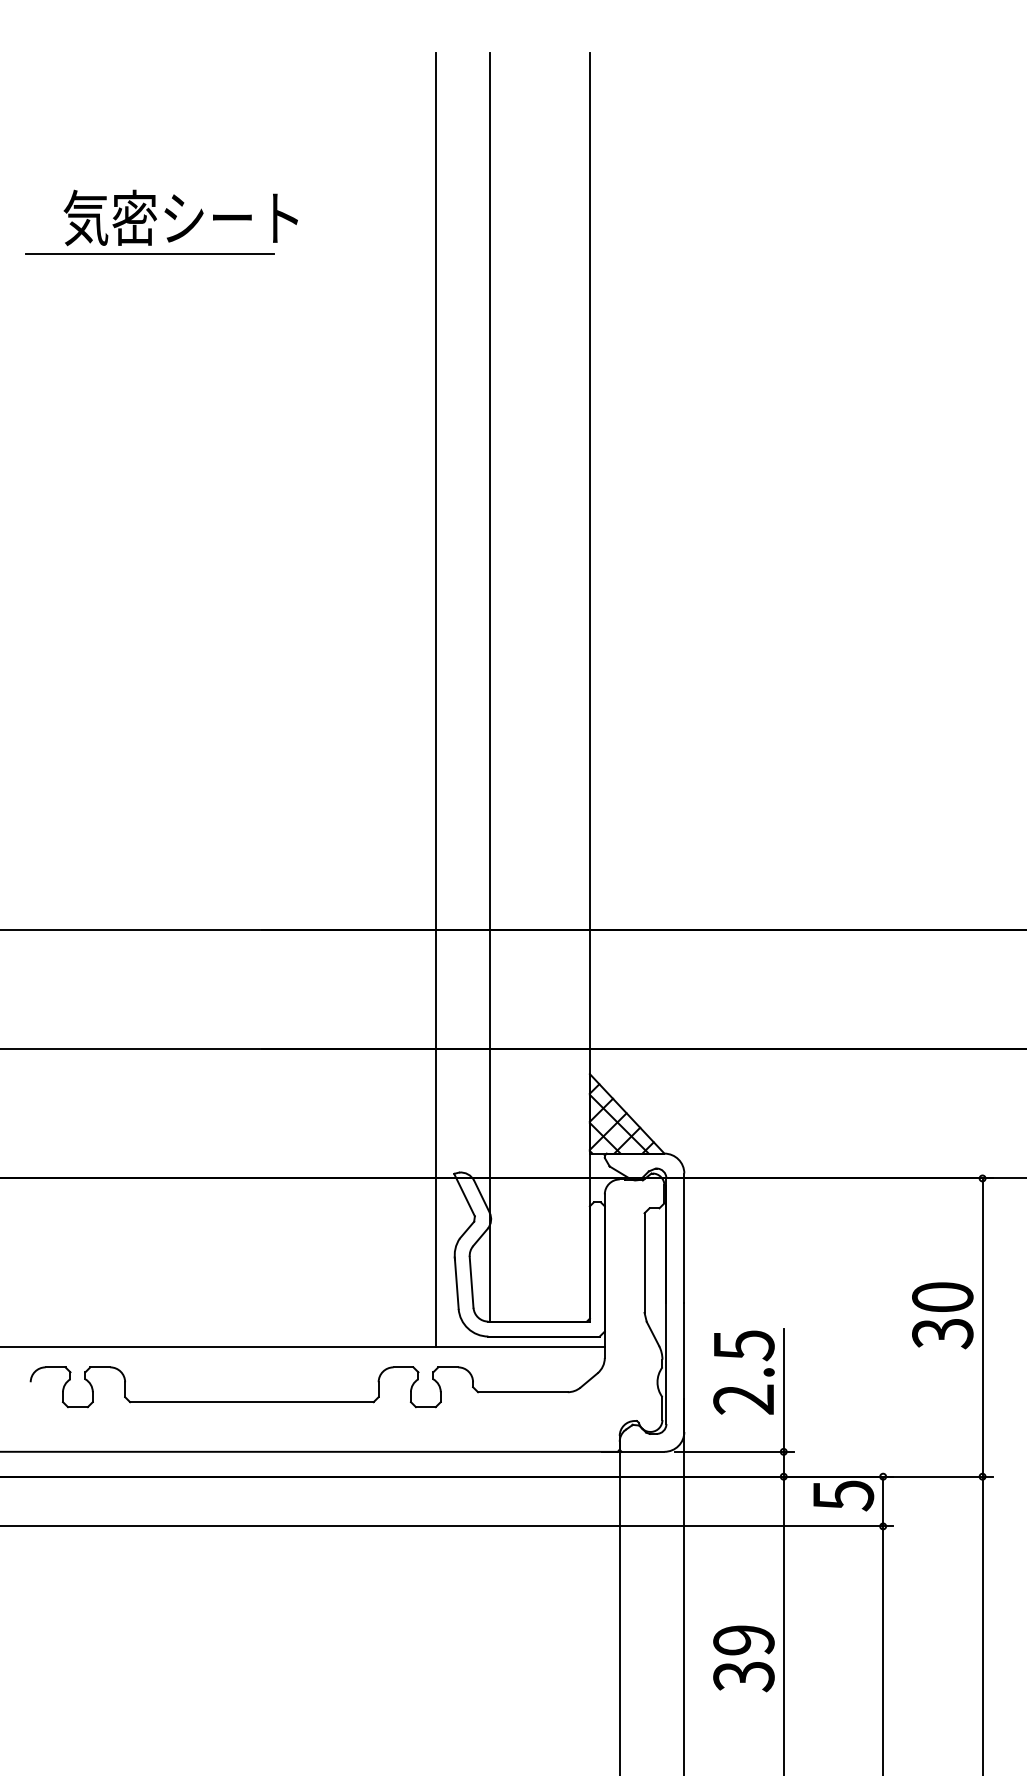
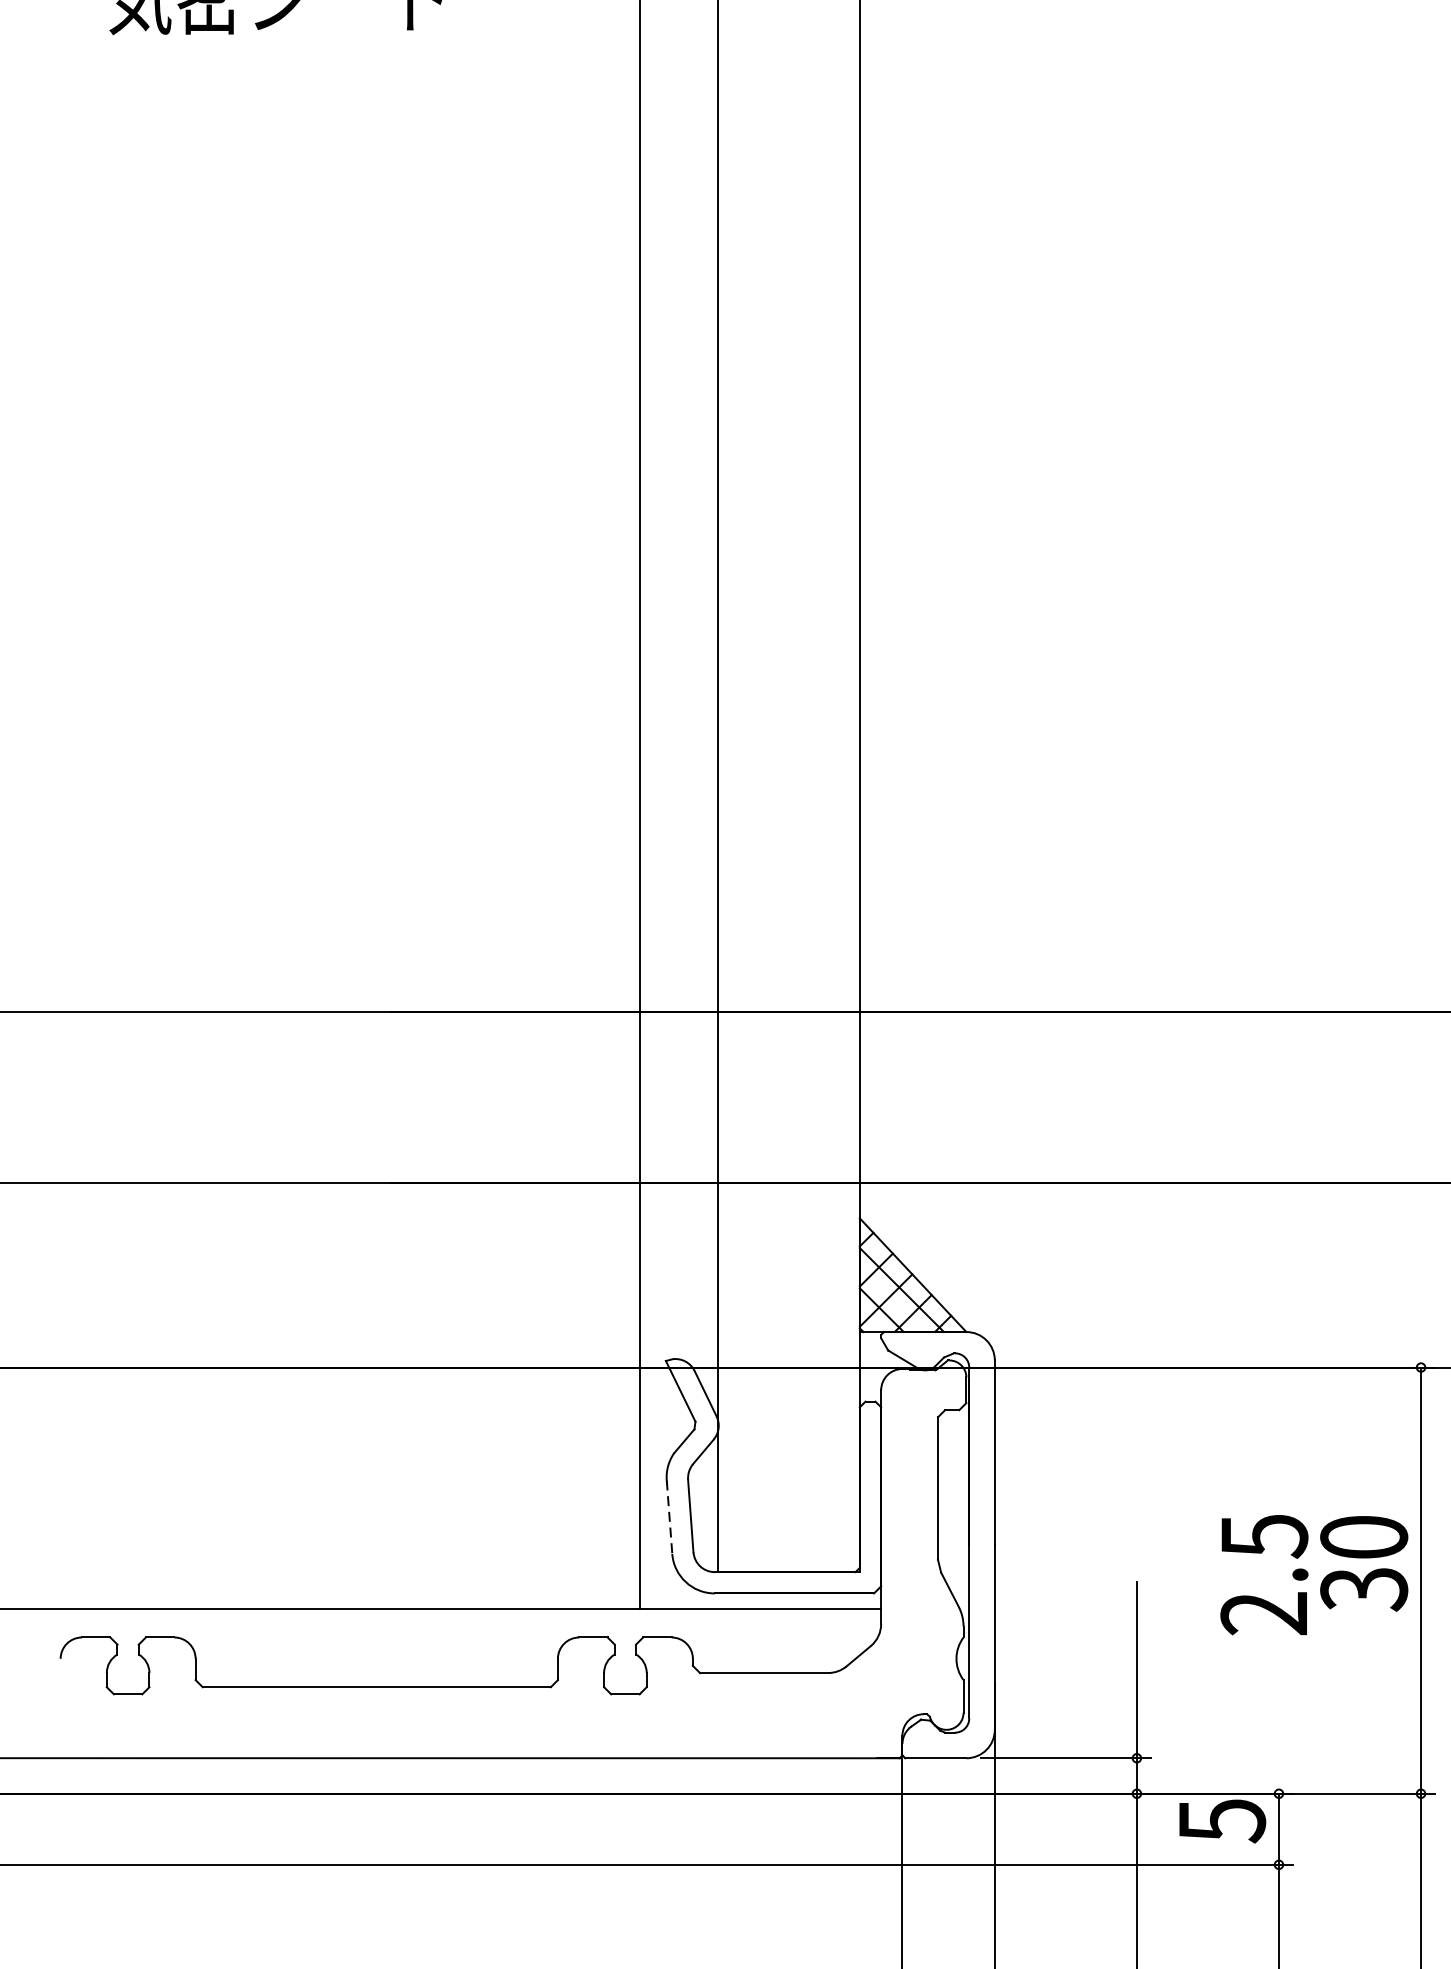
line: (149, 253) -> (230, 45), removed
line: (456, 1283) -> (669, 1517), solid -> dashed
text: (743, 1372) -> (1263, 1574), moved

